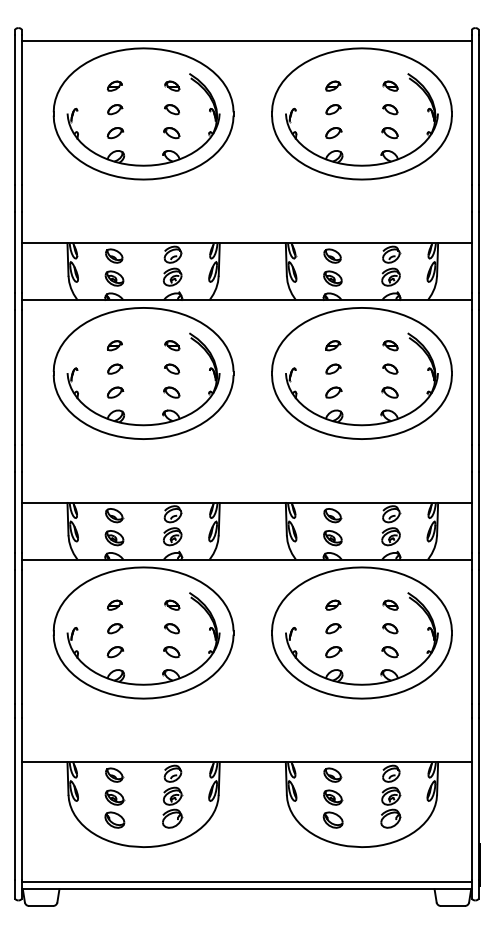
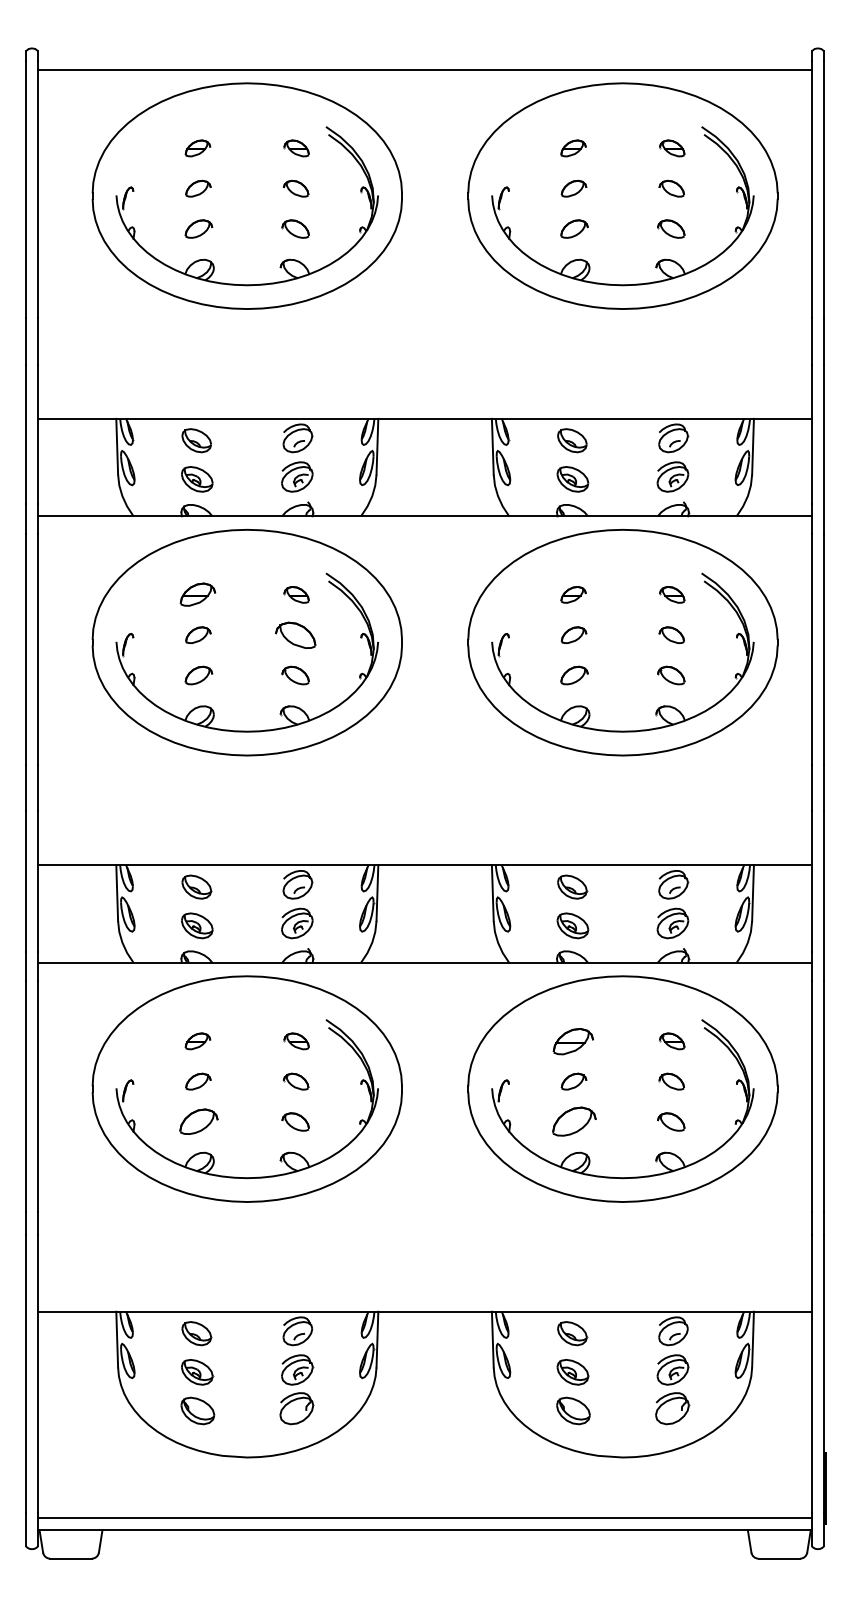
part: (114, 345) -> (197, 594), size x1.4
part: (172, 368) -> (296, 634), size x1.6
part: (333, 604) -> (573, 1040), size x1.6
part: (115, 652) -> (198, 1122), size x1.4
part: (333, 652) -> (573, 1122), size x1.6

